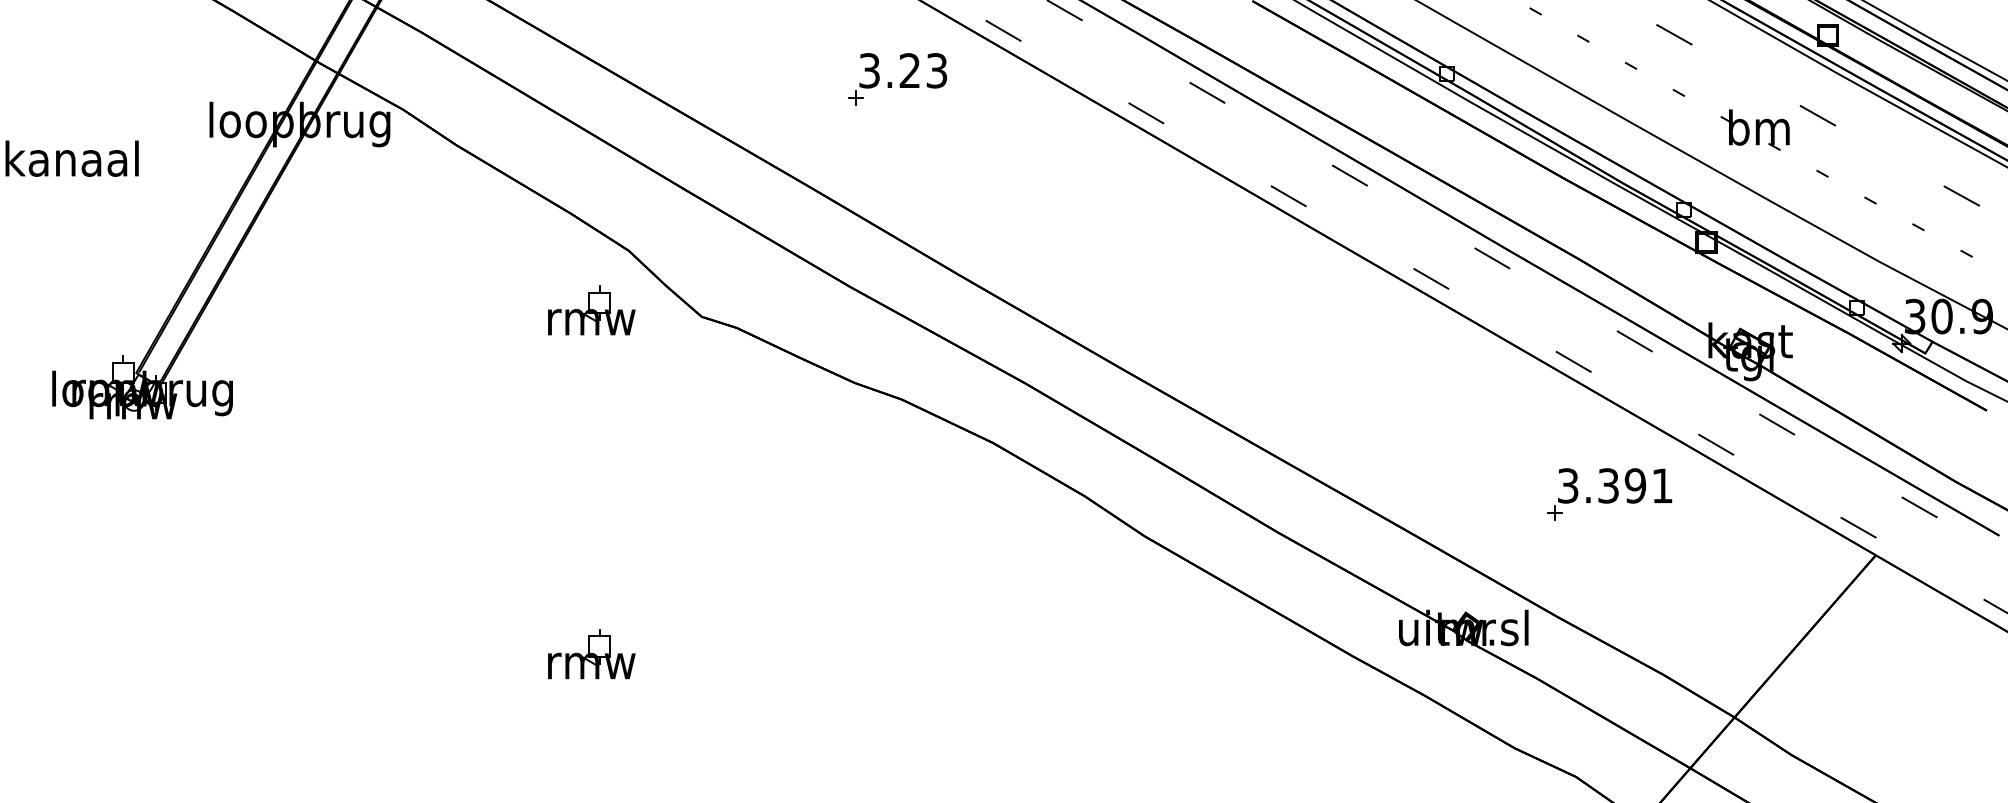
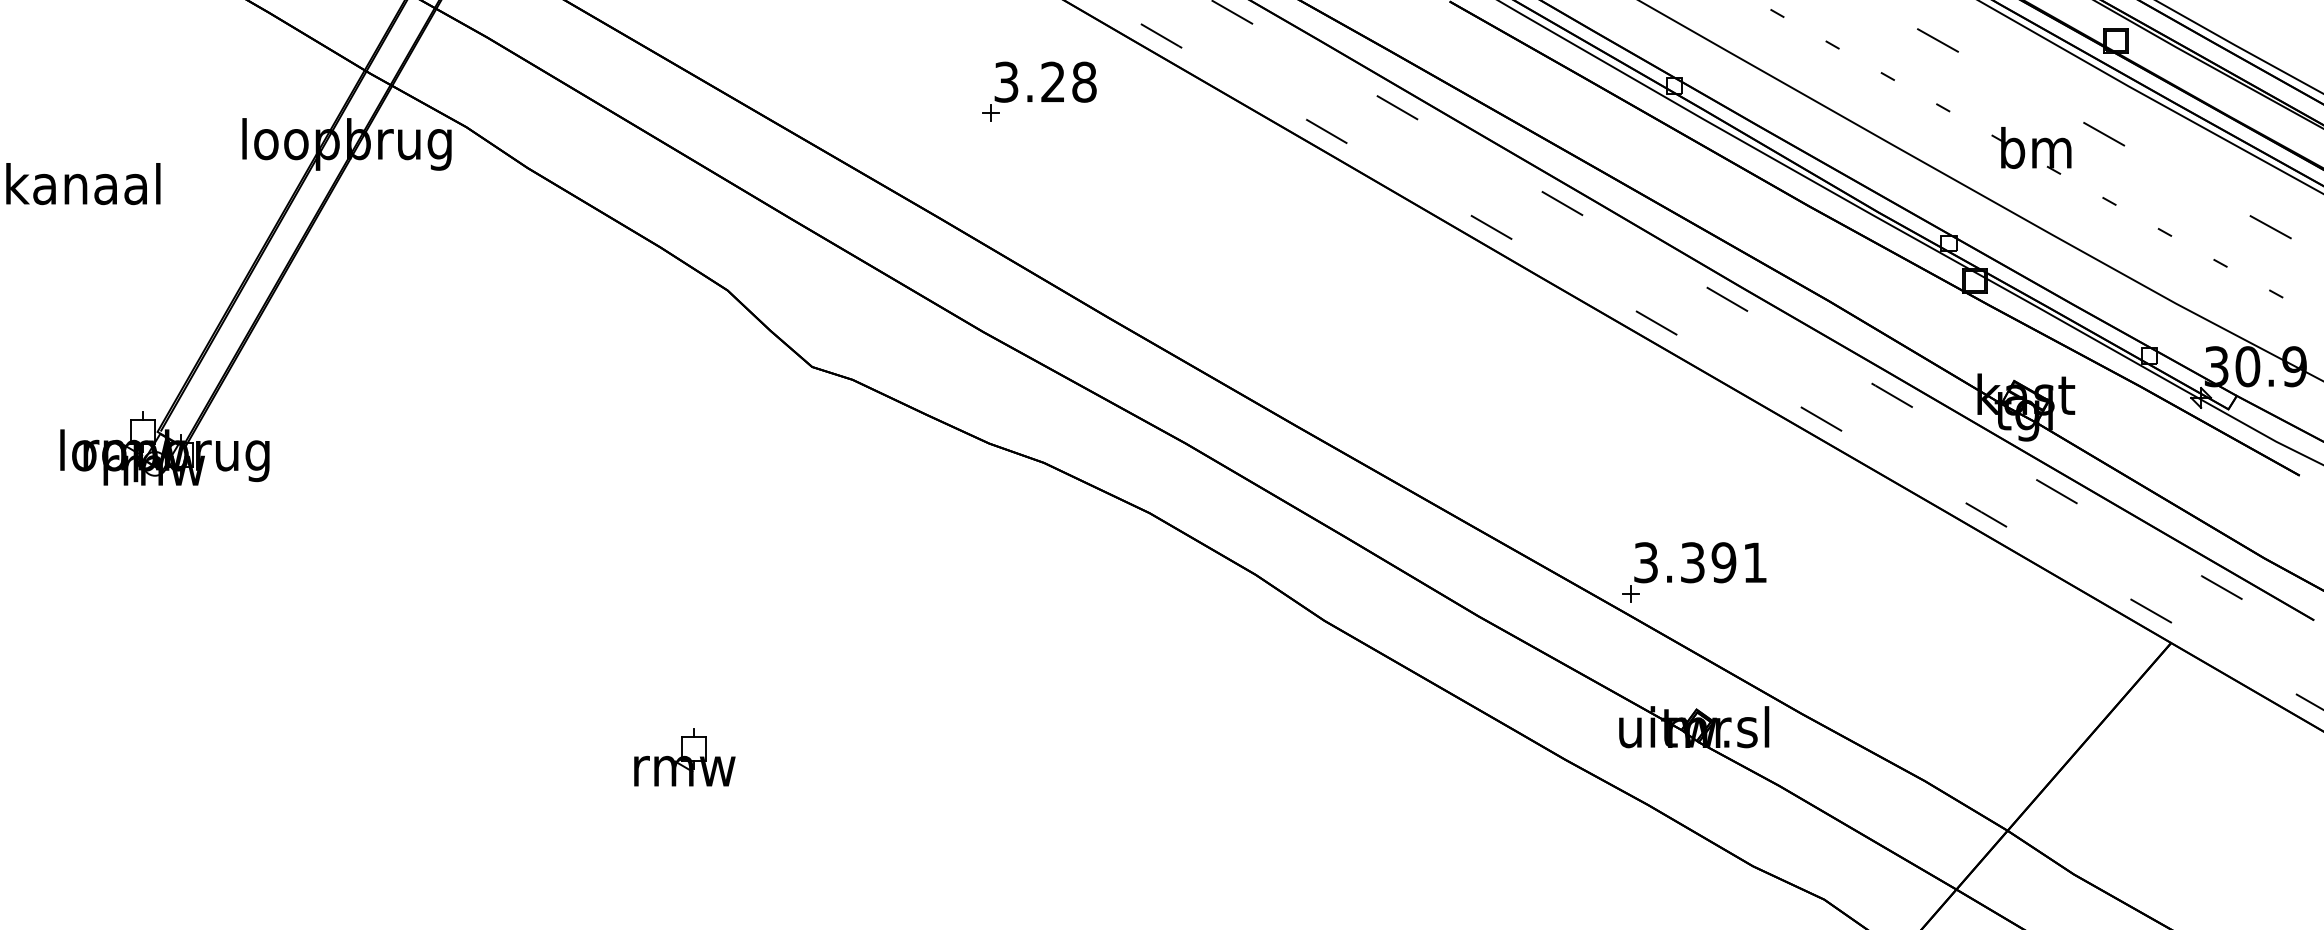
text: (937, 70) -> (1084, 81), 3.23 -> 3.28
part: (591, 310) -> (684, 359), removed
part: (1610, 494) -> (1694, 572), moved

